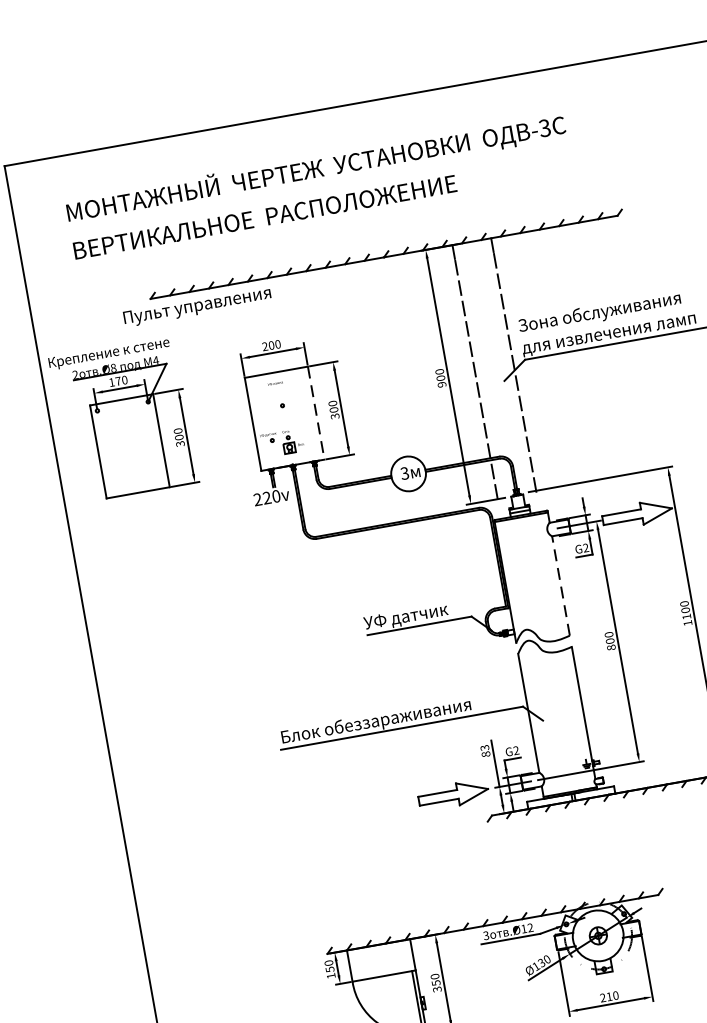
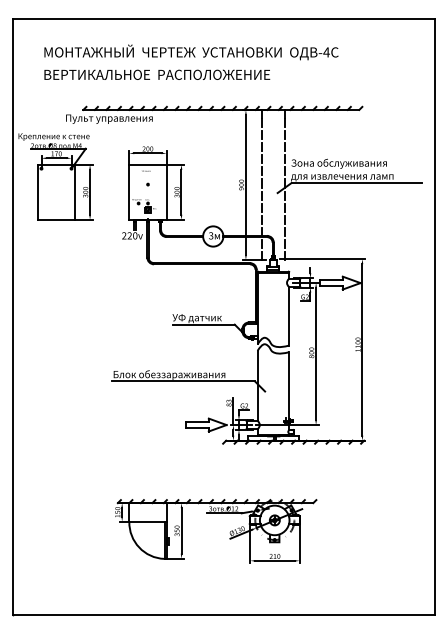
text: (544, 128) -> (326, 52), -3 -> -4
line: (316, 413) -> (166, 192), dashed -> solid
line: (561, 584) -> (289, 315), dashed -> solid

